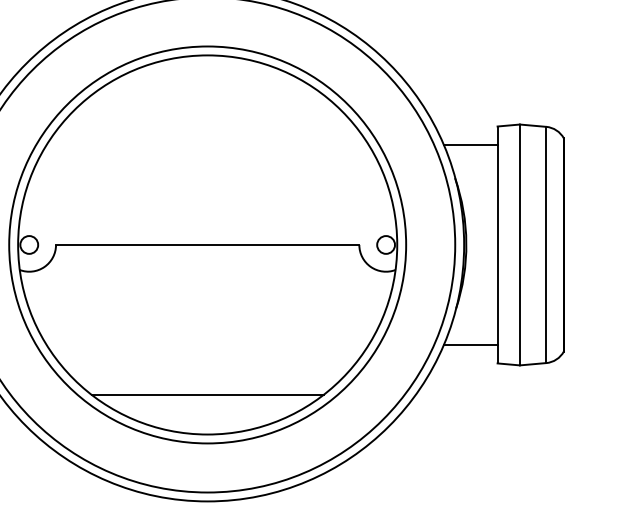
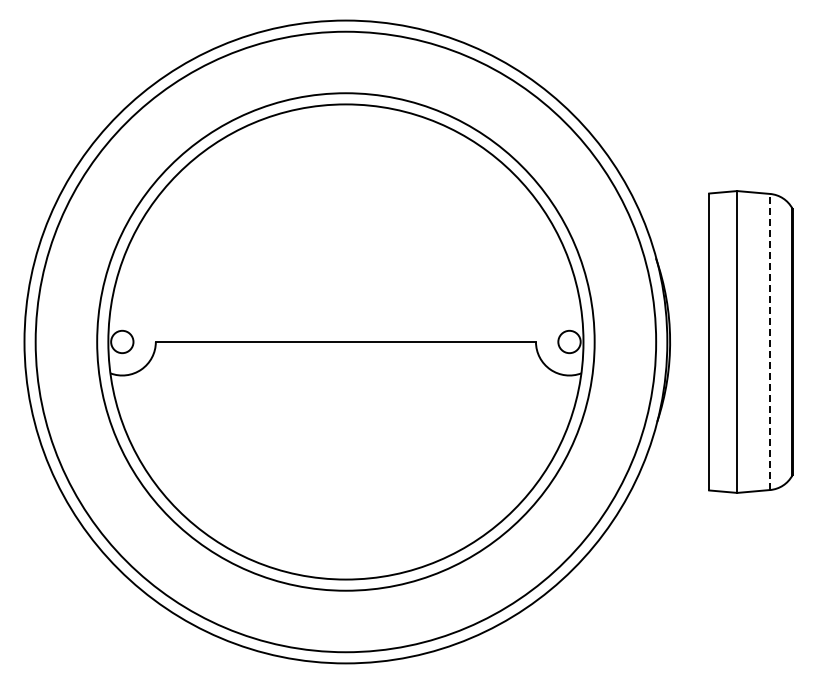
line: (470, 144) -> (675, 216), removed
line: (546, 244) -> (770, 341), solid -> dashed
line: (470, 345) -> (675, 467), removed
line: (207, 394) -> (345, 529), removed

